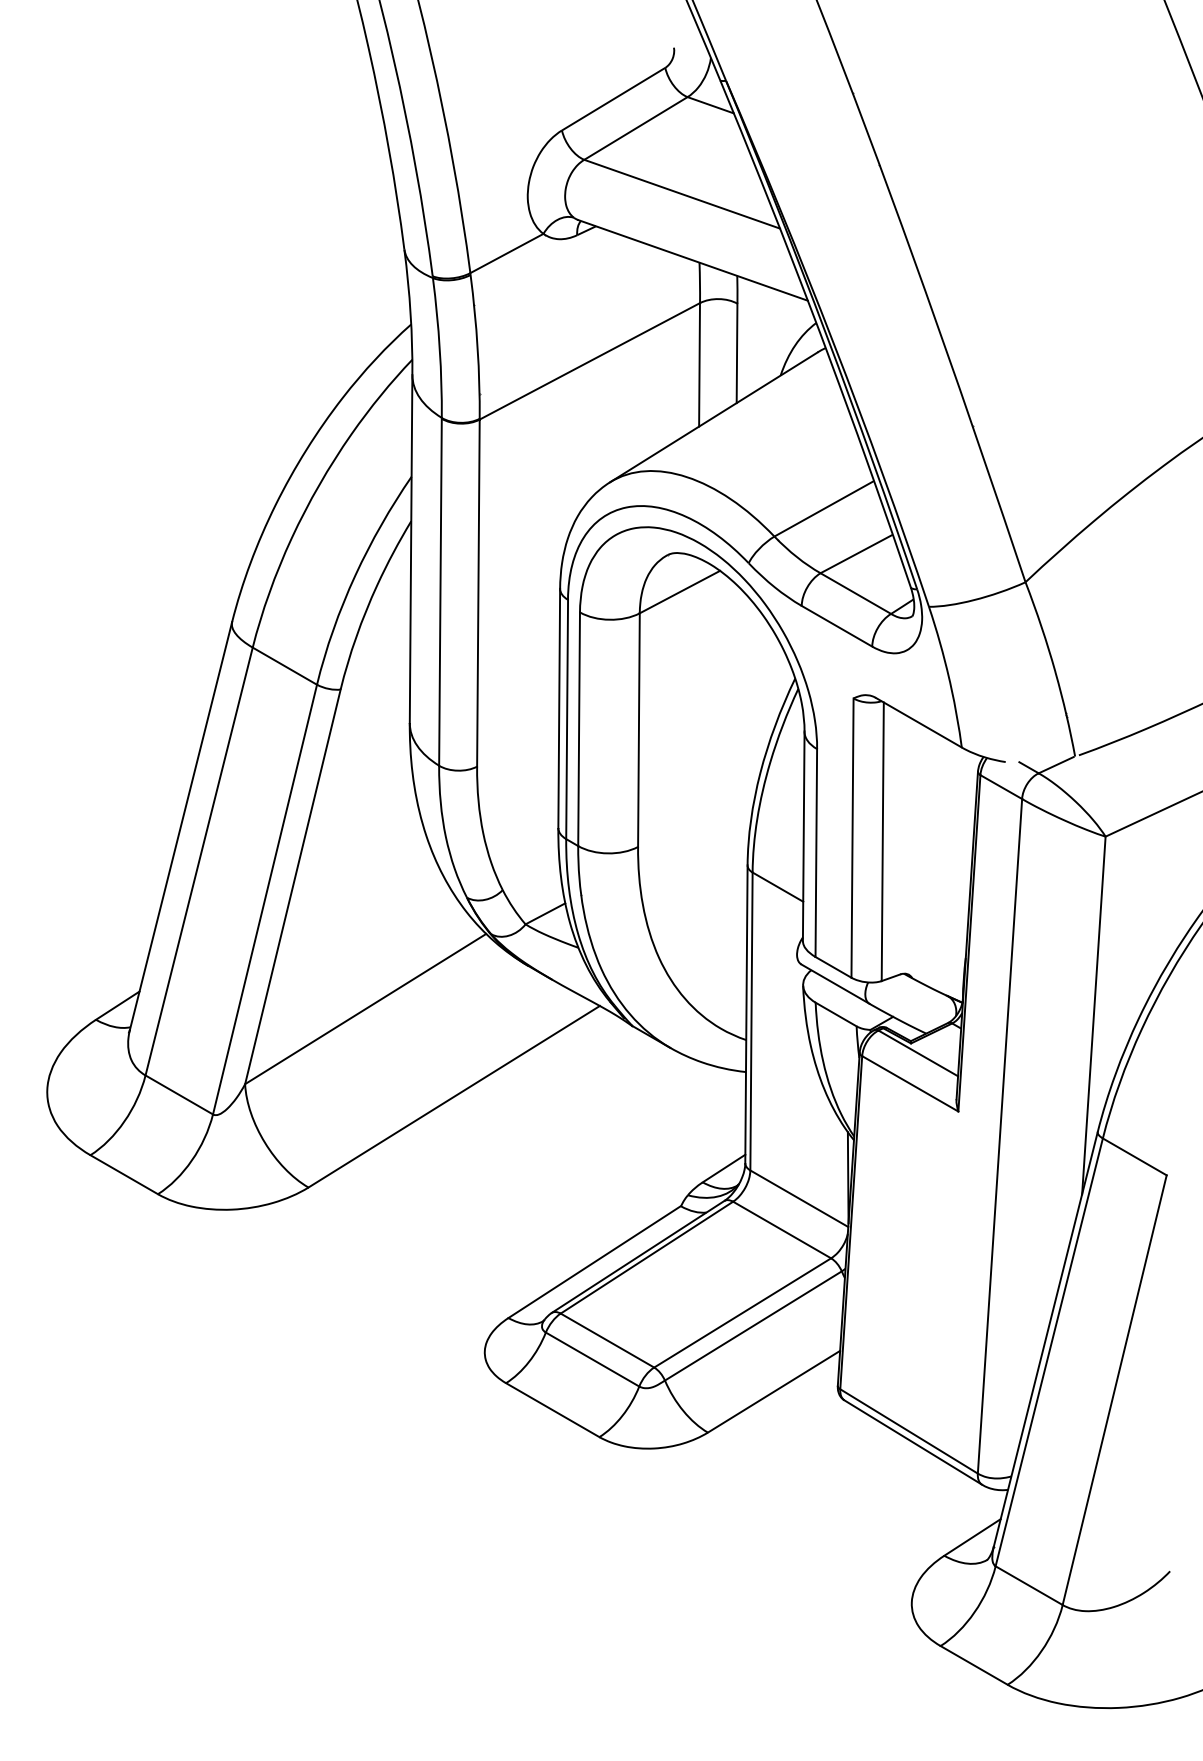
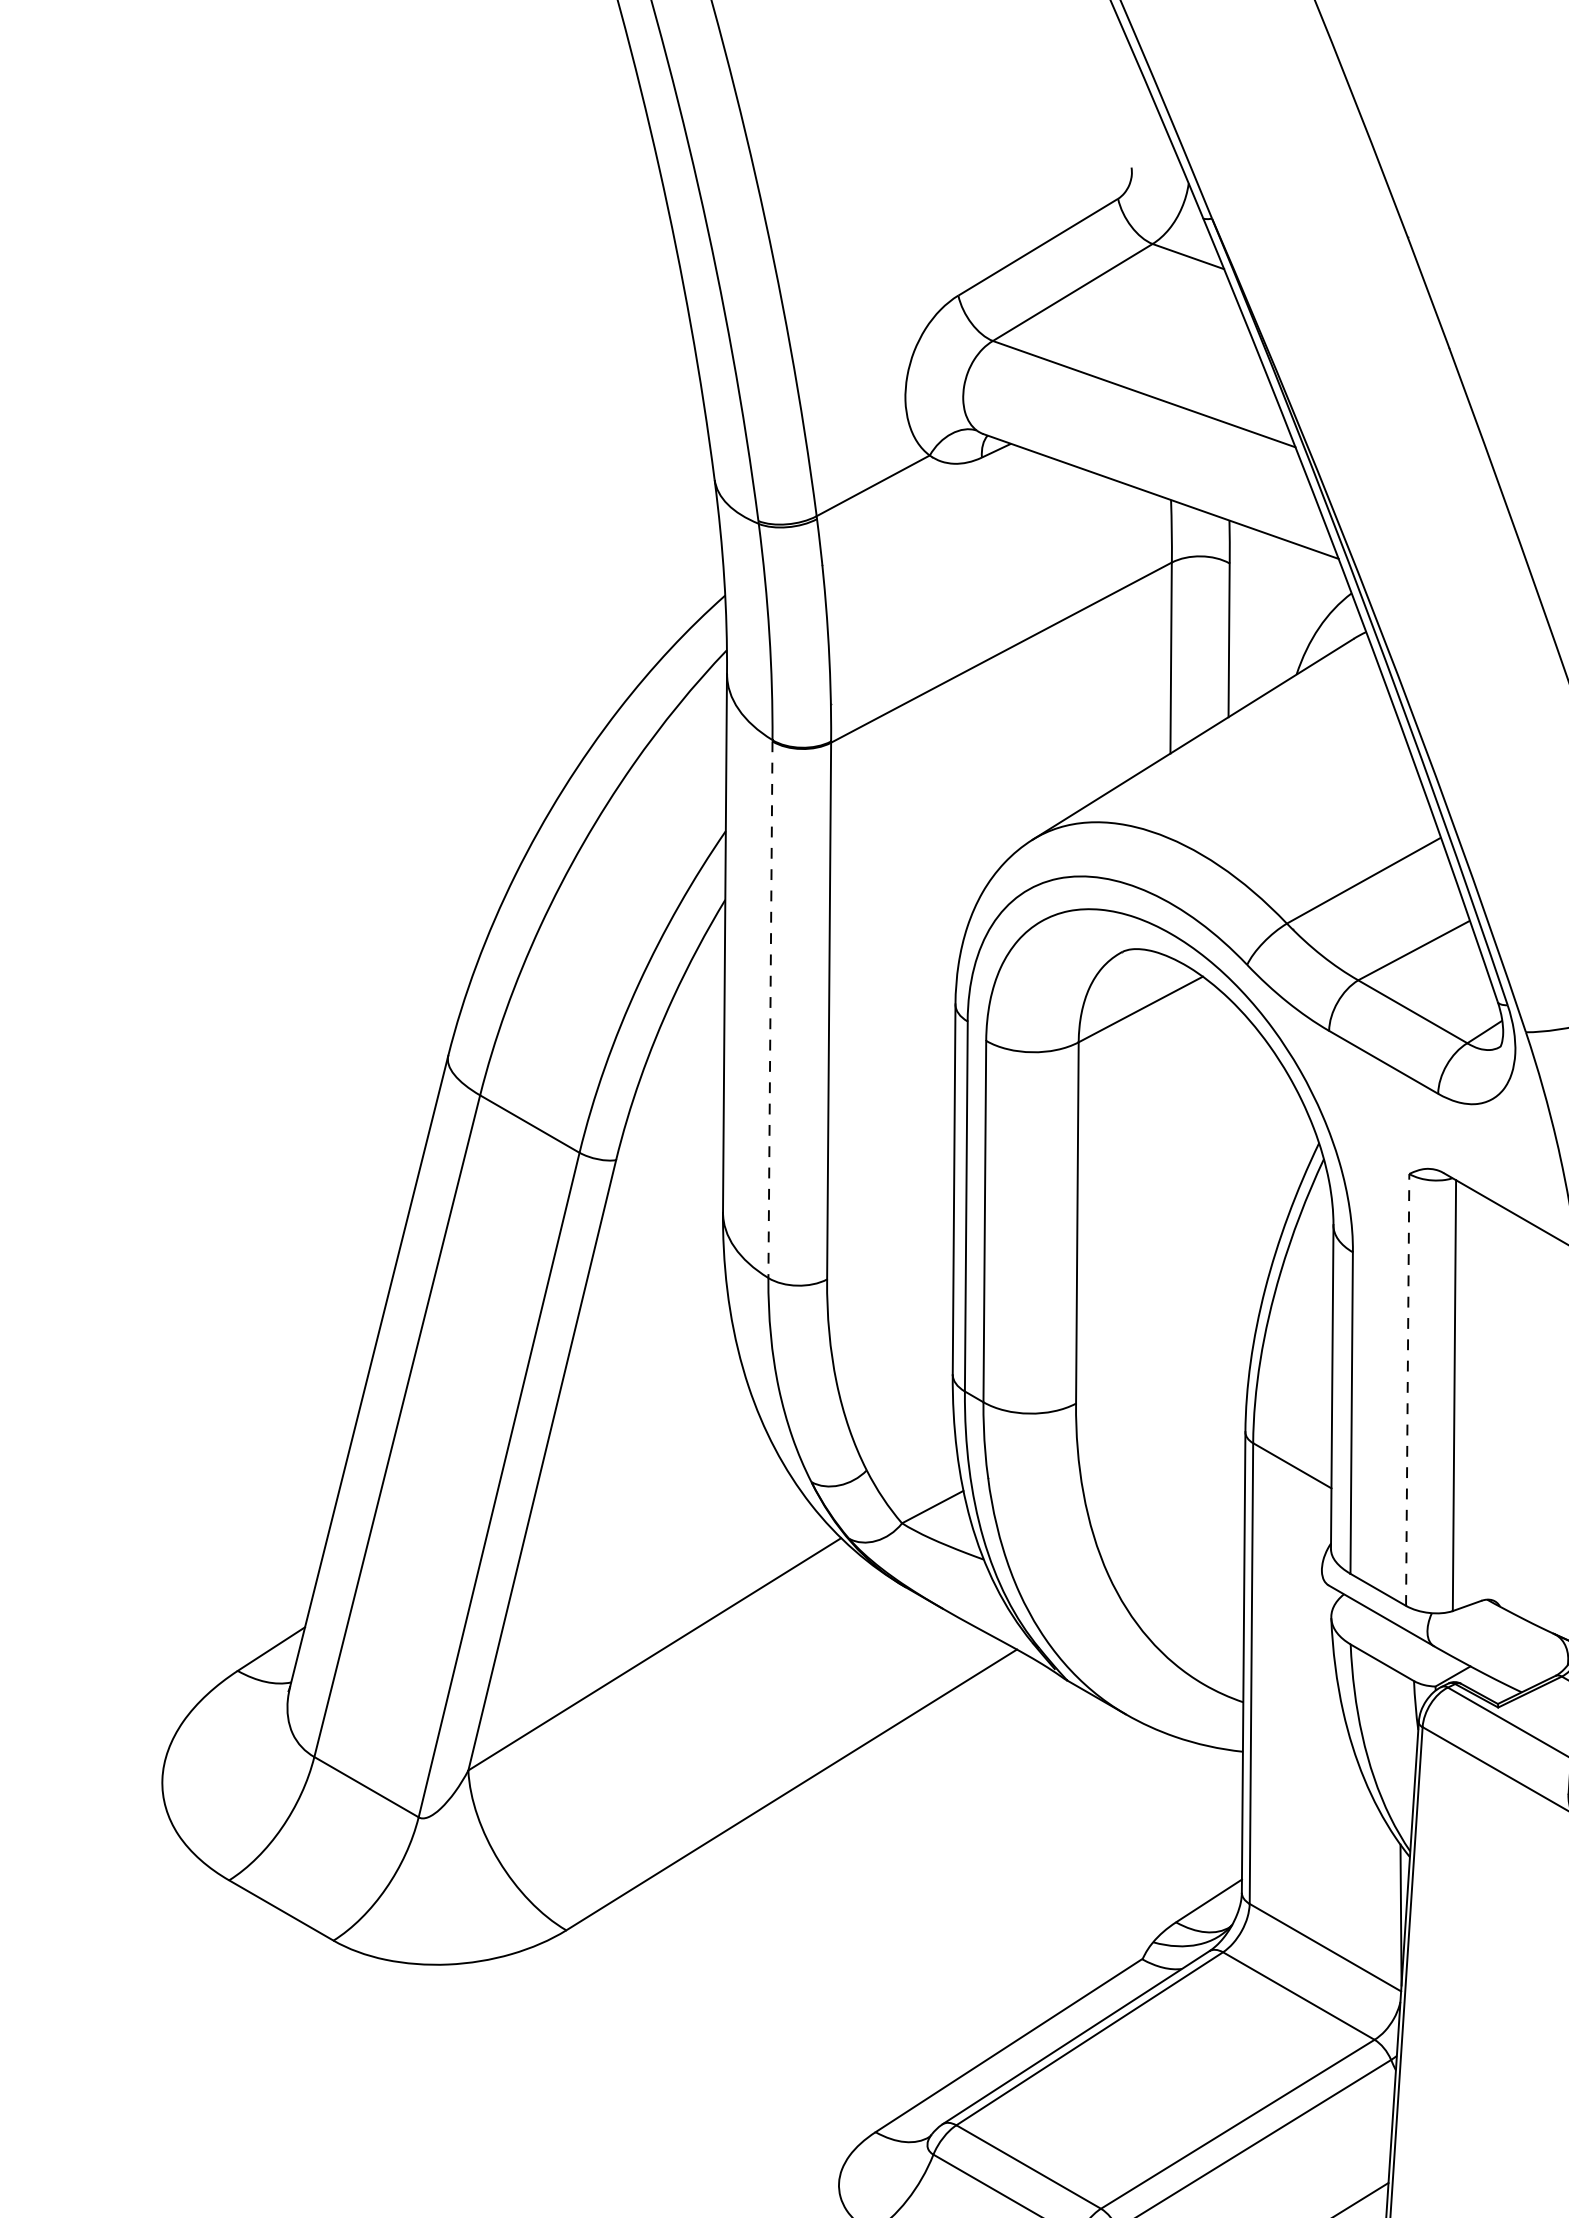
line: (440, 592) -> (770, 1010), solid -> dashed
line: (852, 838) -> (1407, 1390), solid -> dashed

